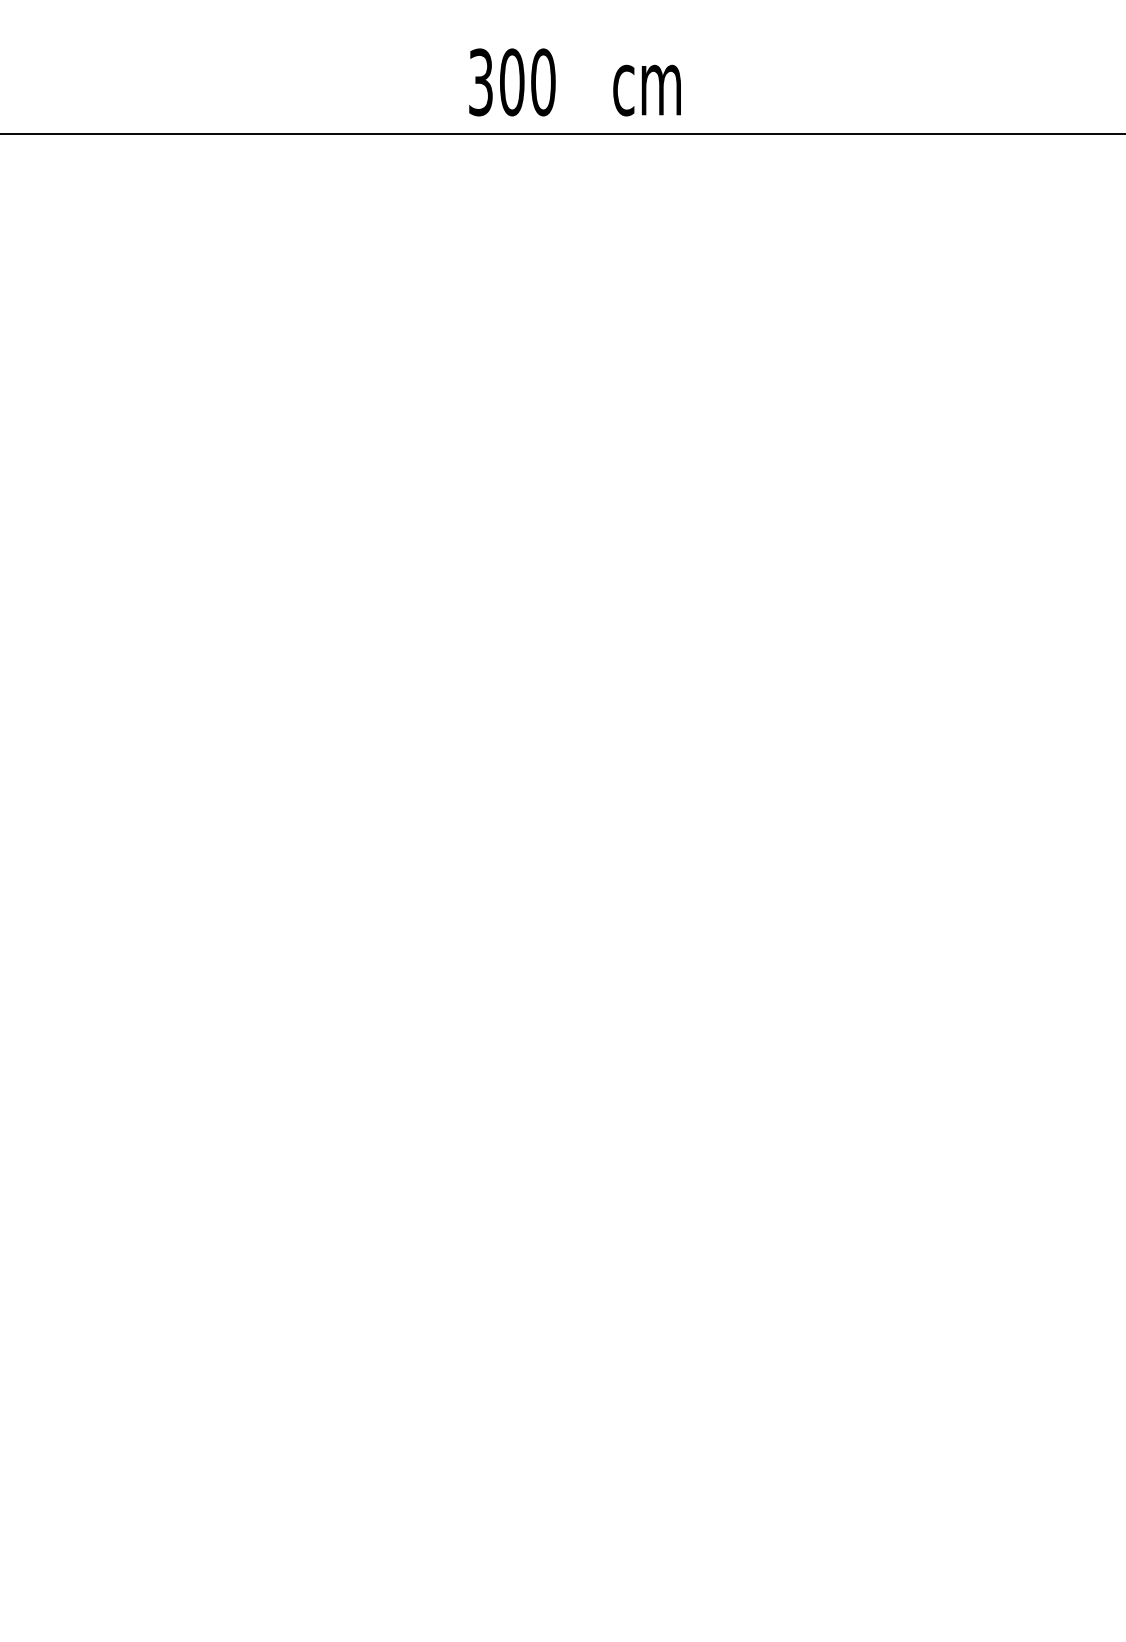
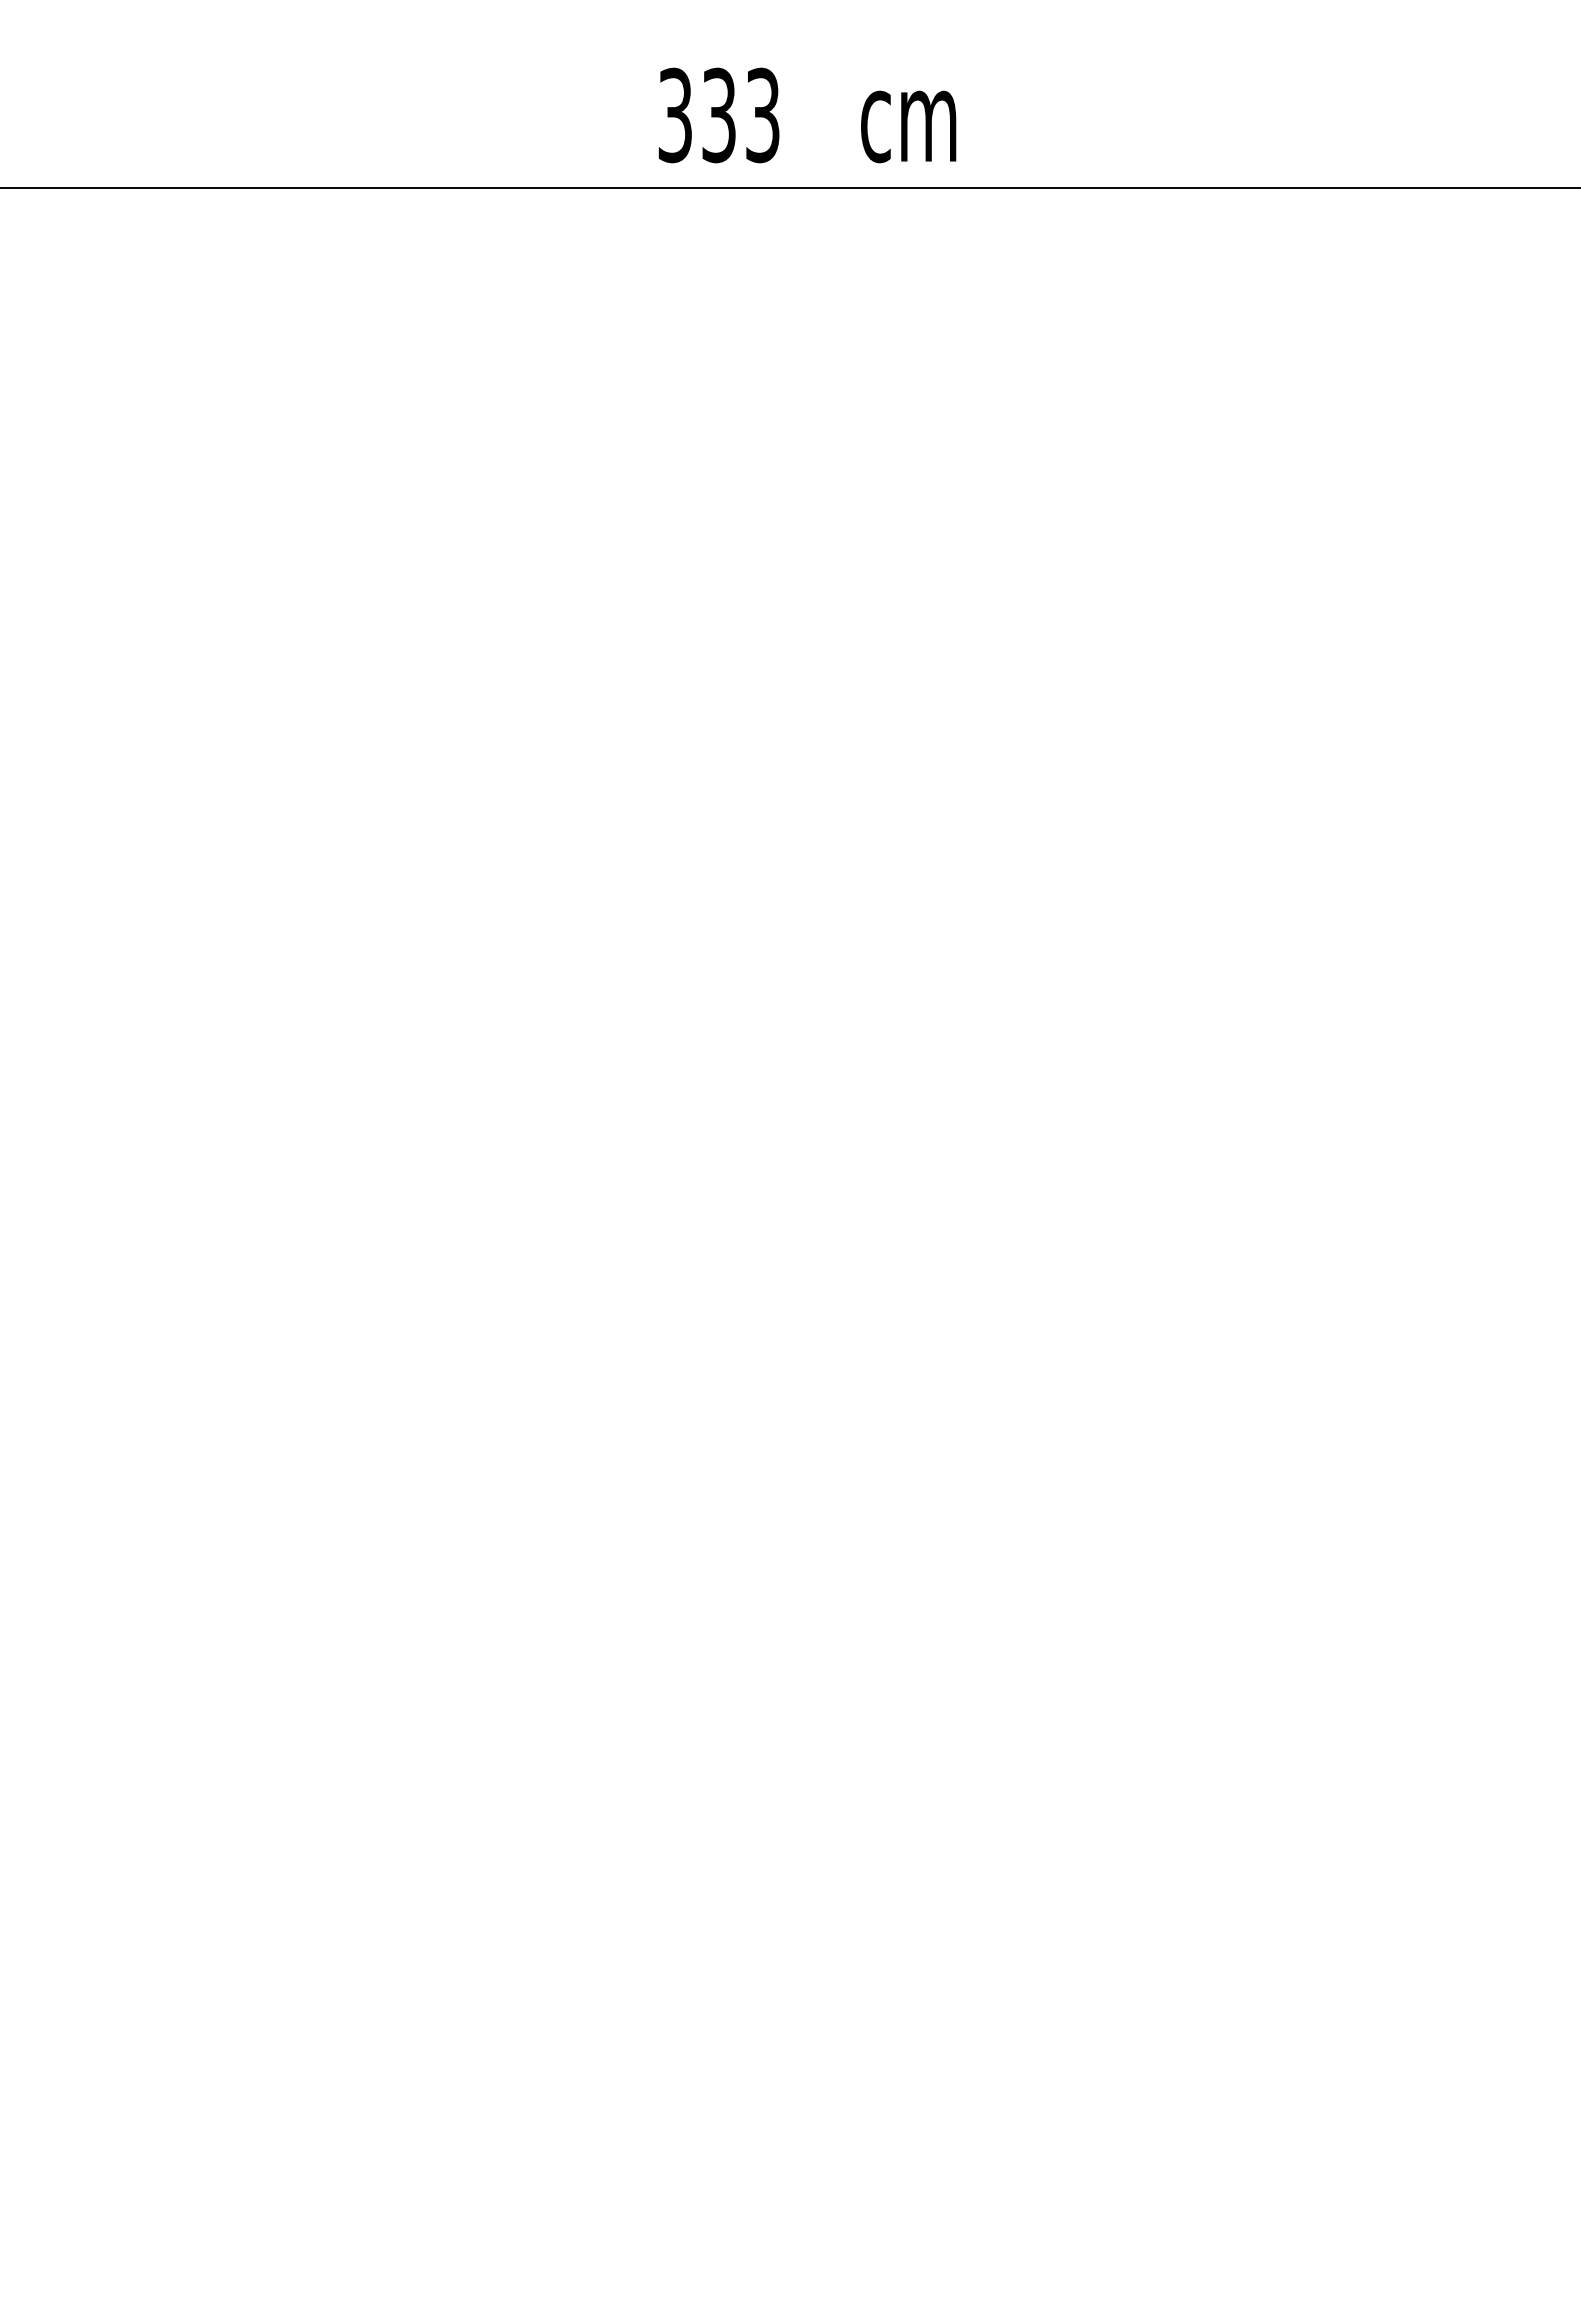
text: (528, 82) -> (741, 115), 300 -> 333

